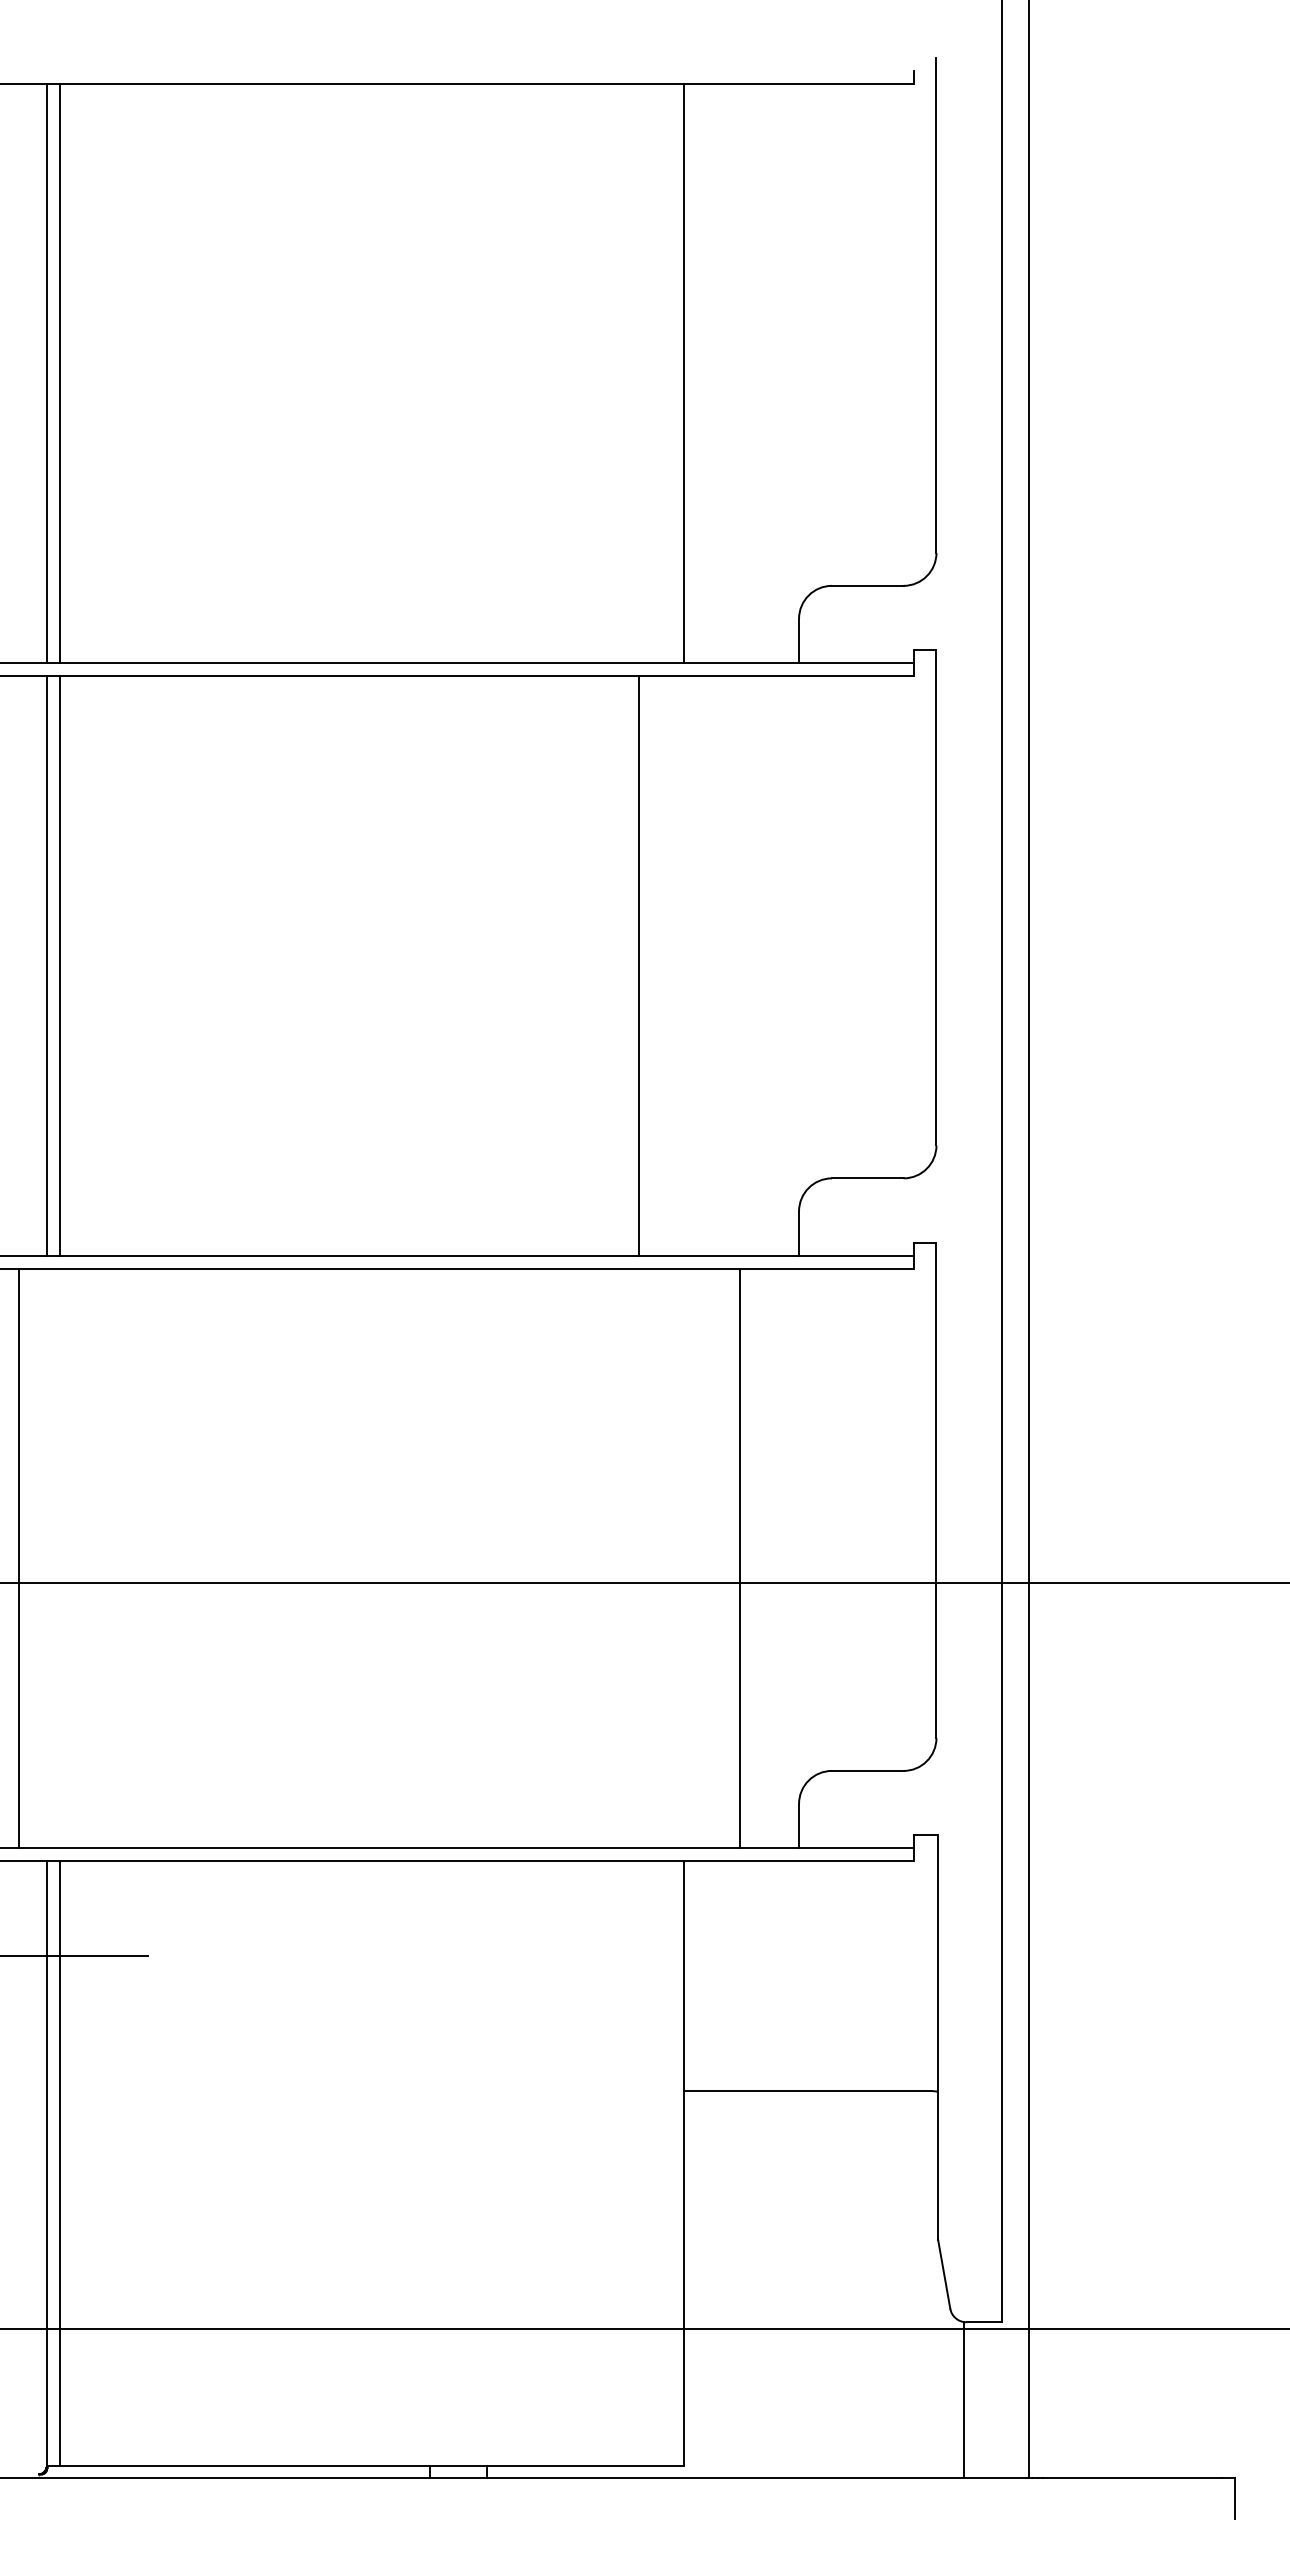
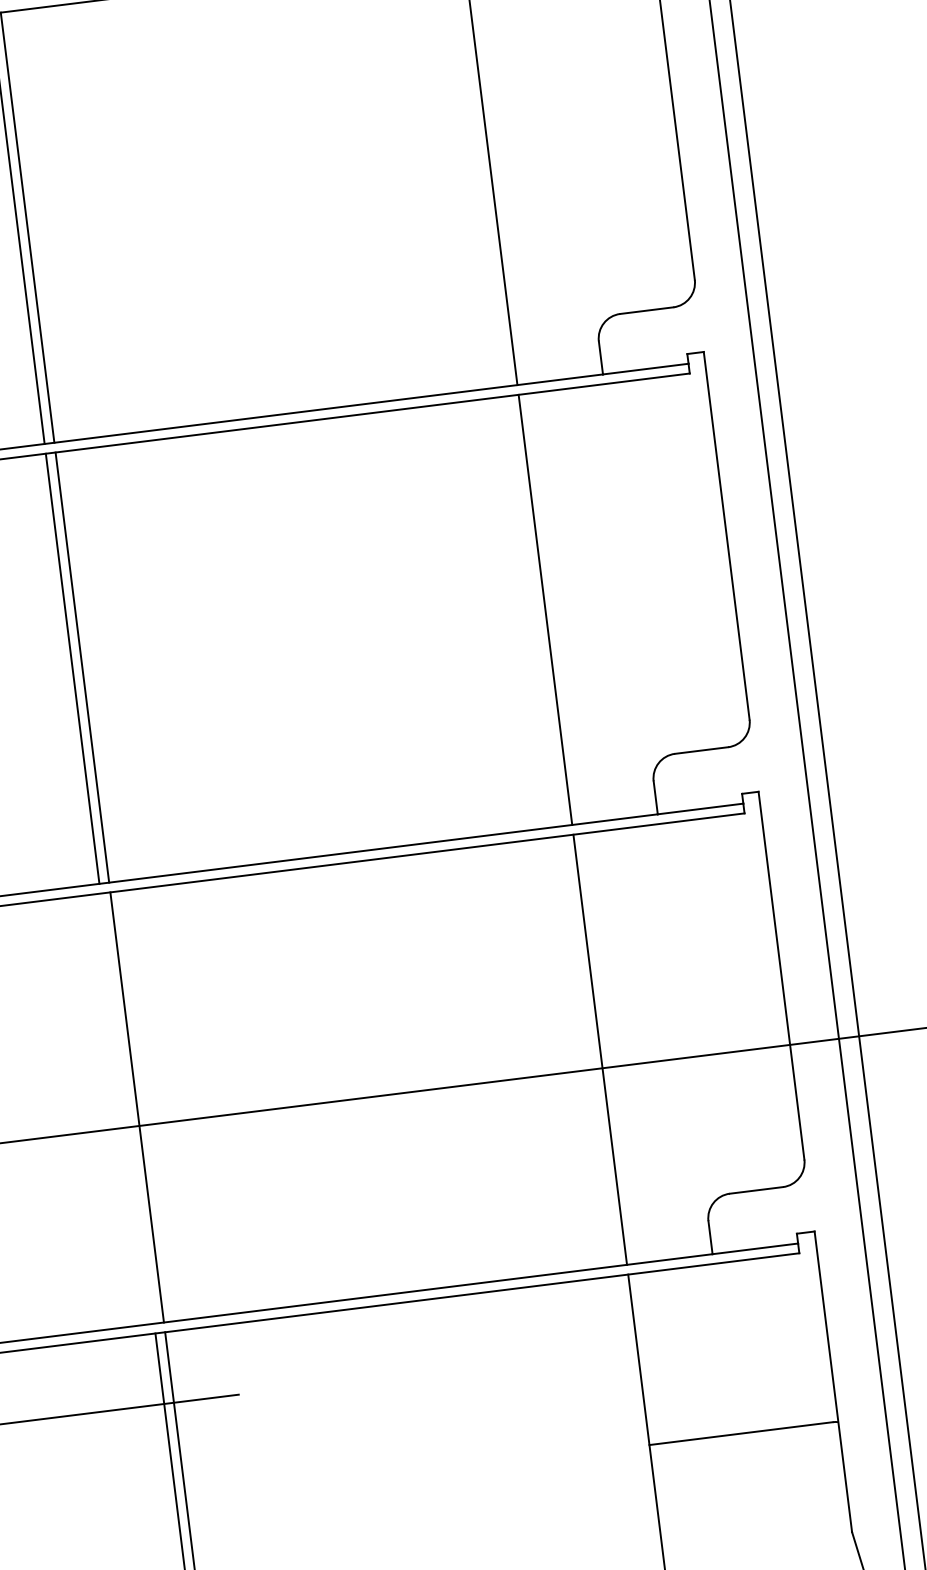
line: (638, 965) -> (545, 609), moved
line: (19, 1558) -> (137, 1107), moved
line: (739, 1558) -> (599, 1049), moved

